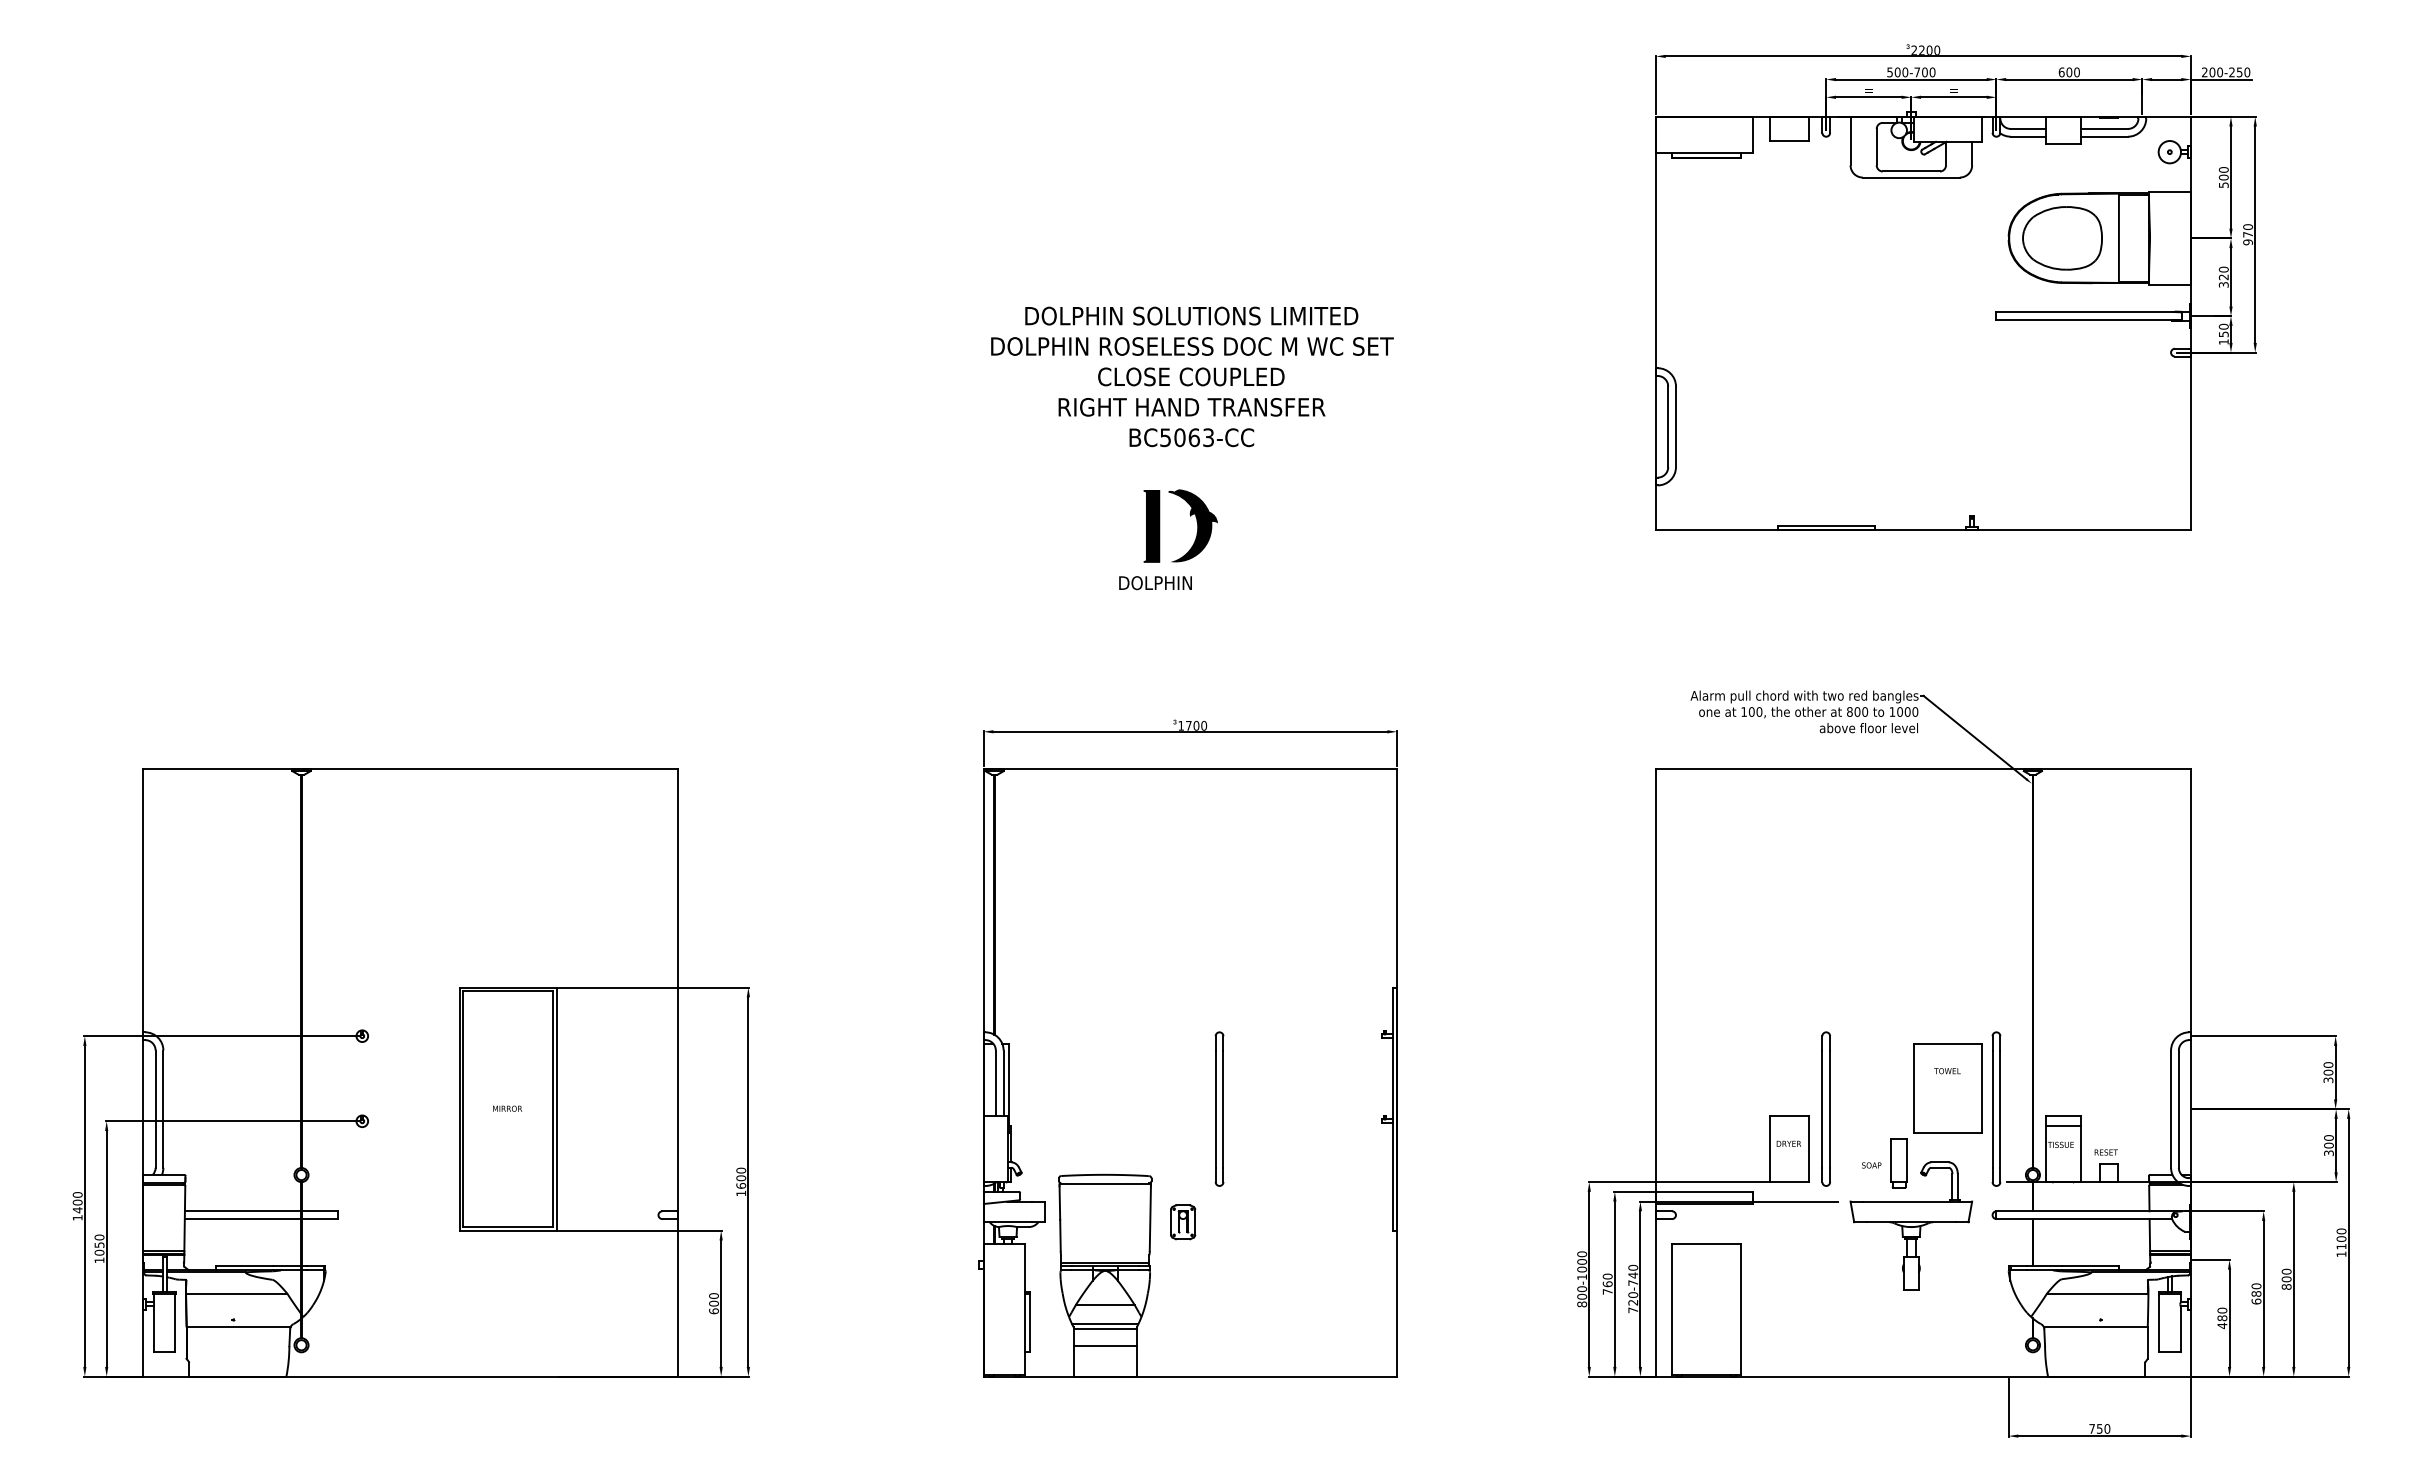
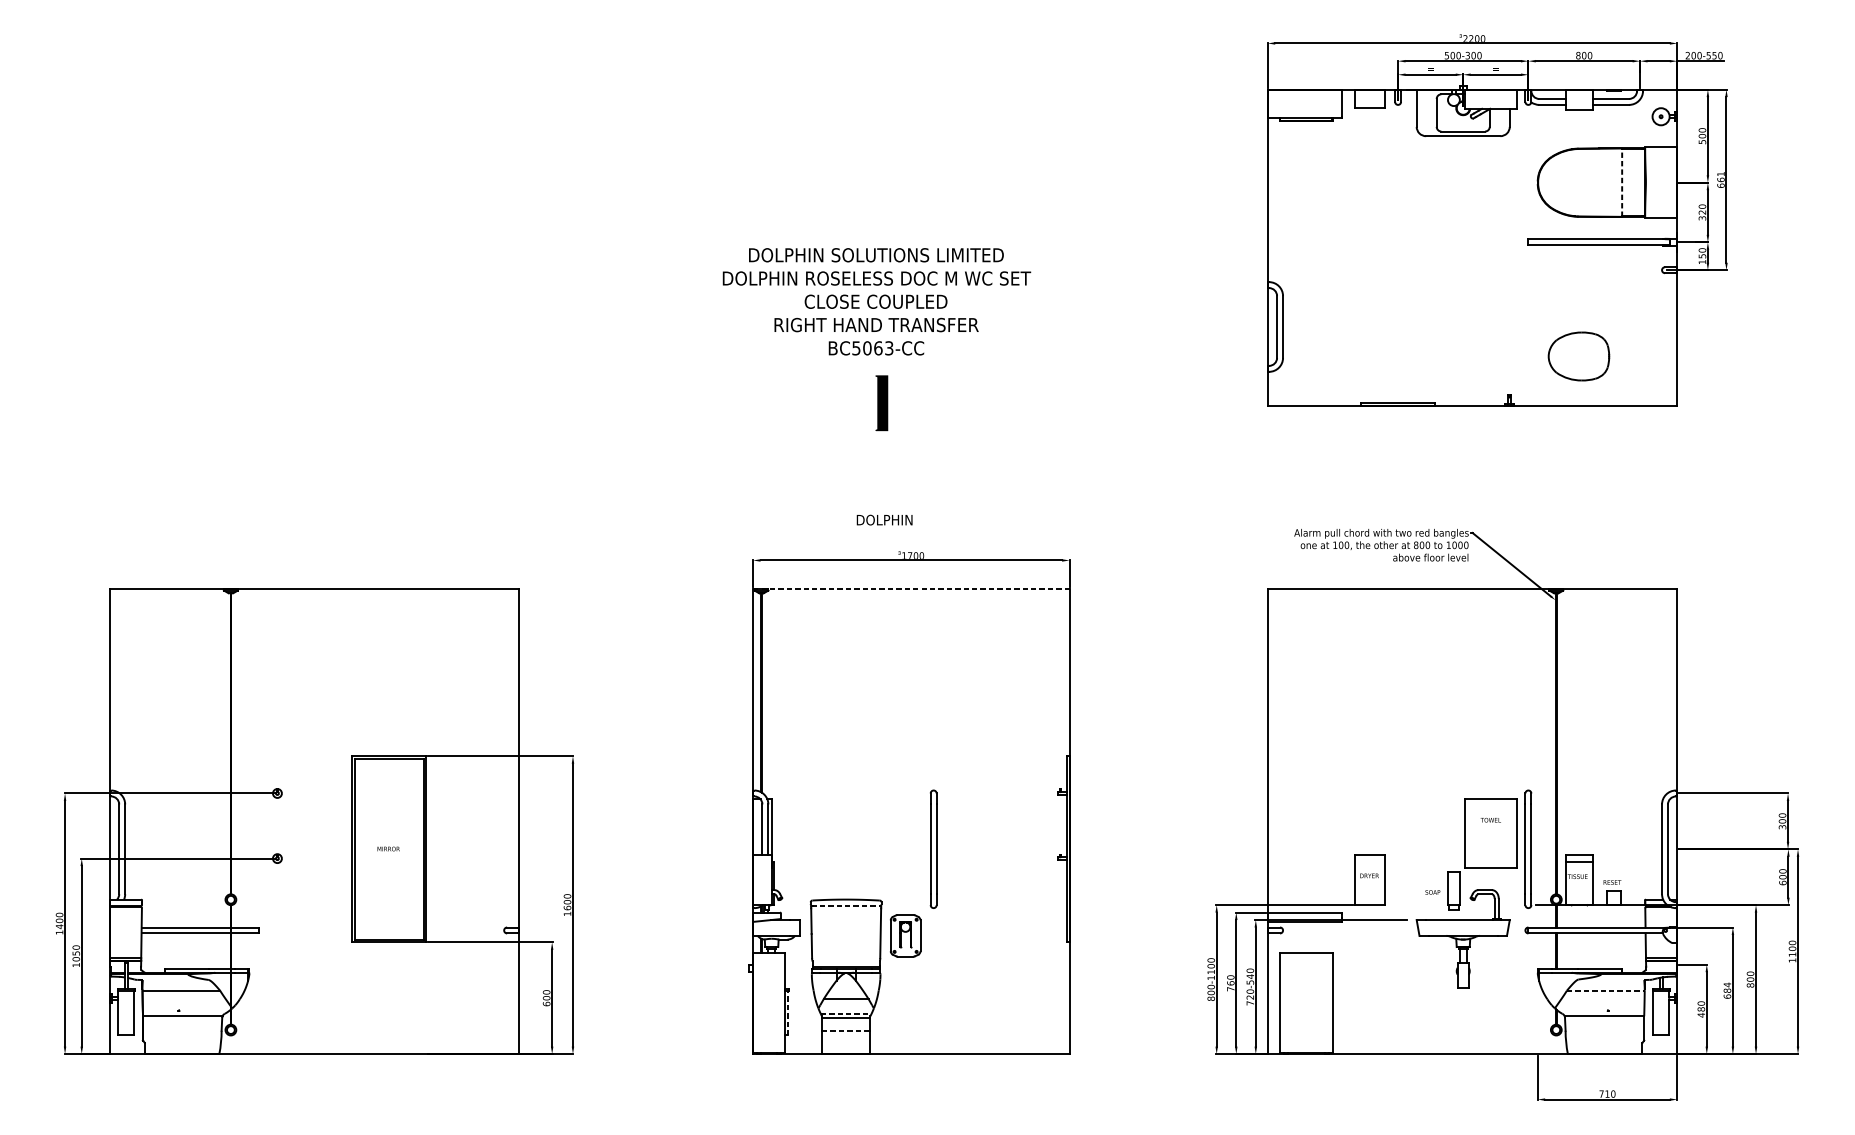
text: (1917, 72) -> (1467, 55), 500-700 -> 500-300
text: (2061, 72) -> (1578, 55), 600 -> 800
text: (2231, 72) -> (1708, 55), 200-250 -> 200-550
text: (2248, 234) -> (1721, 179), 970 -> 661
part: (2062, 238) -> (1578, 356), moved
line: (2118, 238) -> (1621, 182), solid -> dashed
text: (1192, 376) -> (876, 301), moved
fill: (1192, 525) -> (912, 402), removed
text: (1155, 583) -> (884, 520), moved
line: (1190, 768) -> (911, 588), solid -> dashed
part: (1825, 1108) -> (1397, 848), removed
text: (2328, 1153) -> (1782, 883), 300 -> 600
line: (1105, 1183) -> (846, 906), solid -> dashed
part: (1183, 1222) -> (906, 936), size x1.6
text: (1582, 1269) -> (1211, 972), 800-1000 -> 800-1100
text: (1633, 1282) -> (1250, 982), 720-740 -> 720-540
text: (2256, 1286) -> (1727, 985), 680 -> 684
line: (2097, 1293) -> (1605, 990), solid -> dashed
line: (1029, 1322) -> (788, 1012), solid -> dashed
line: (1105, 1324) -> (846, 1014), solid -> dashed
line: (1105, 1346) -> (846, 1031), solid -> dashed
text: (2099, 1428) -> (1607, 1093), 750 -> 710

